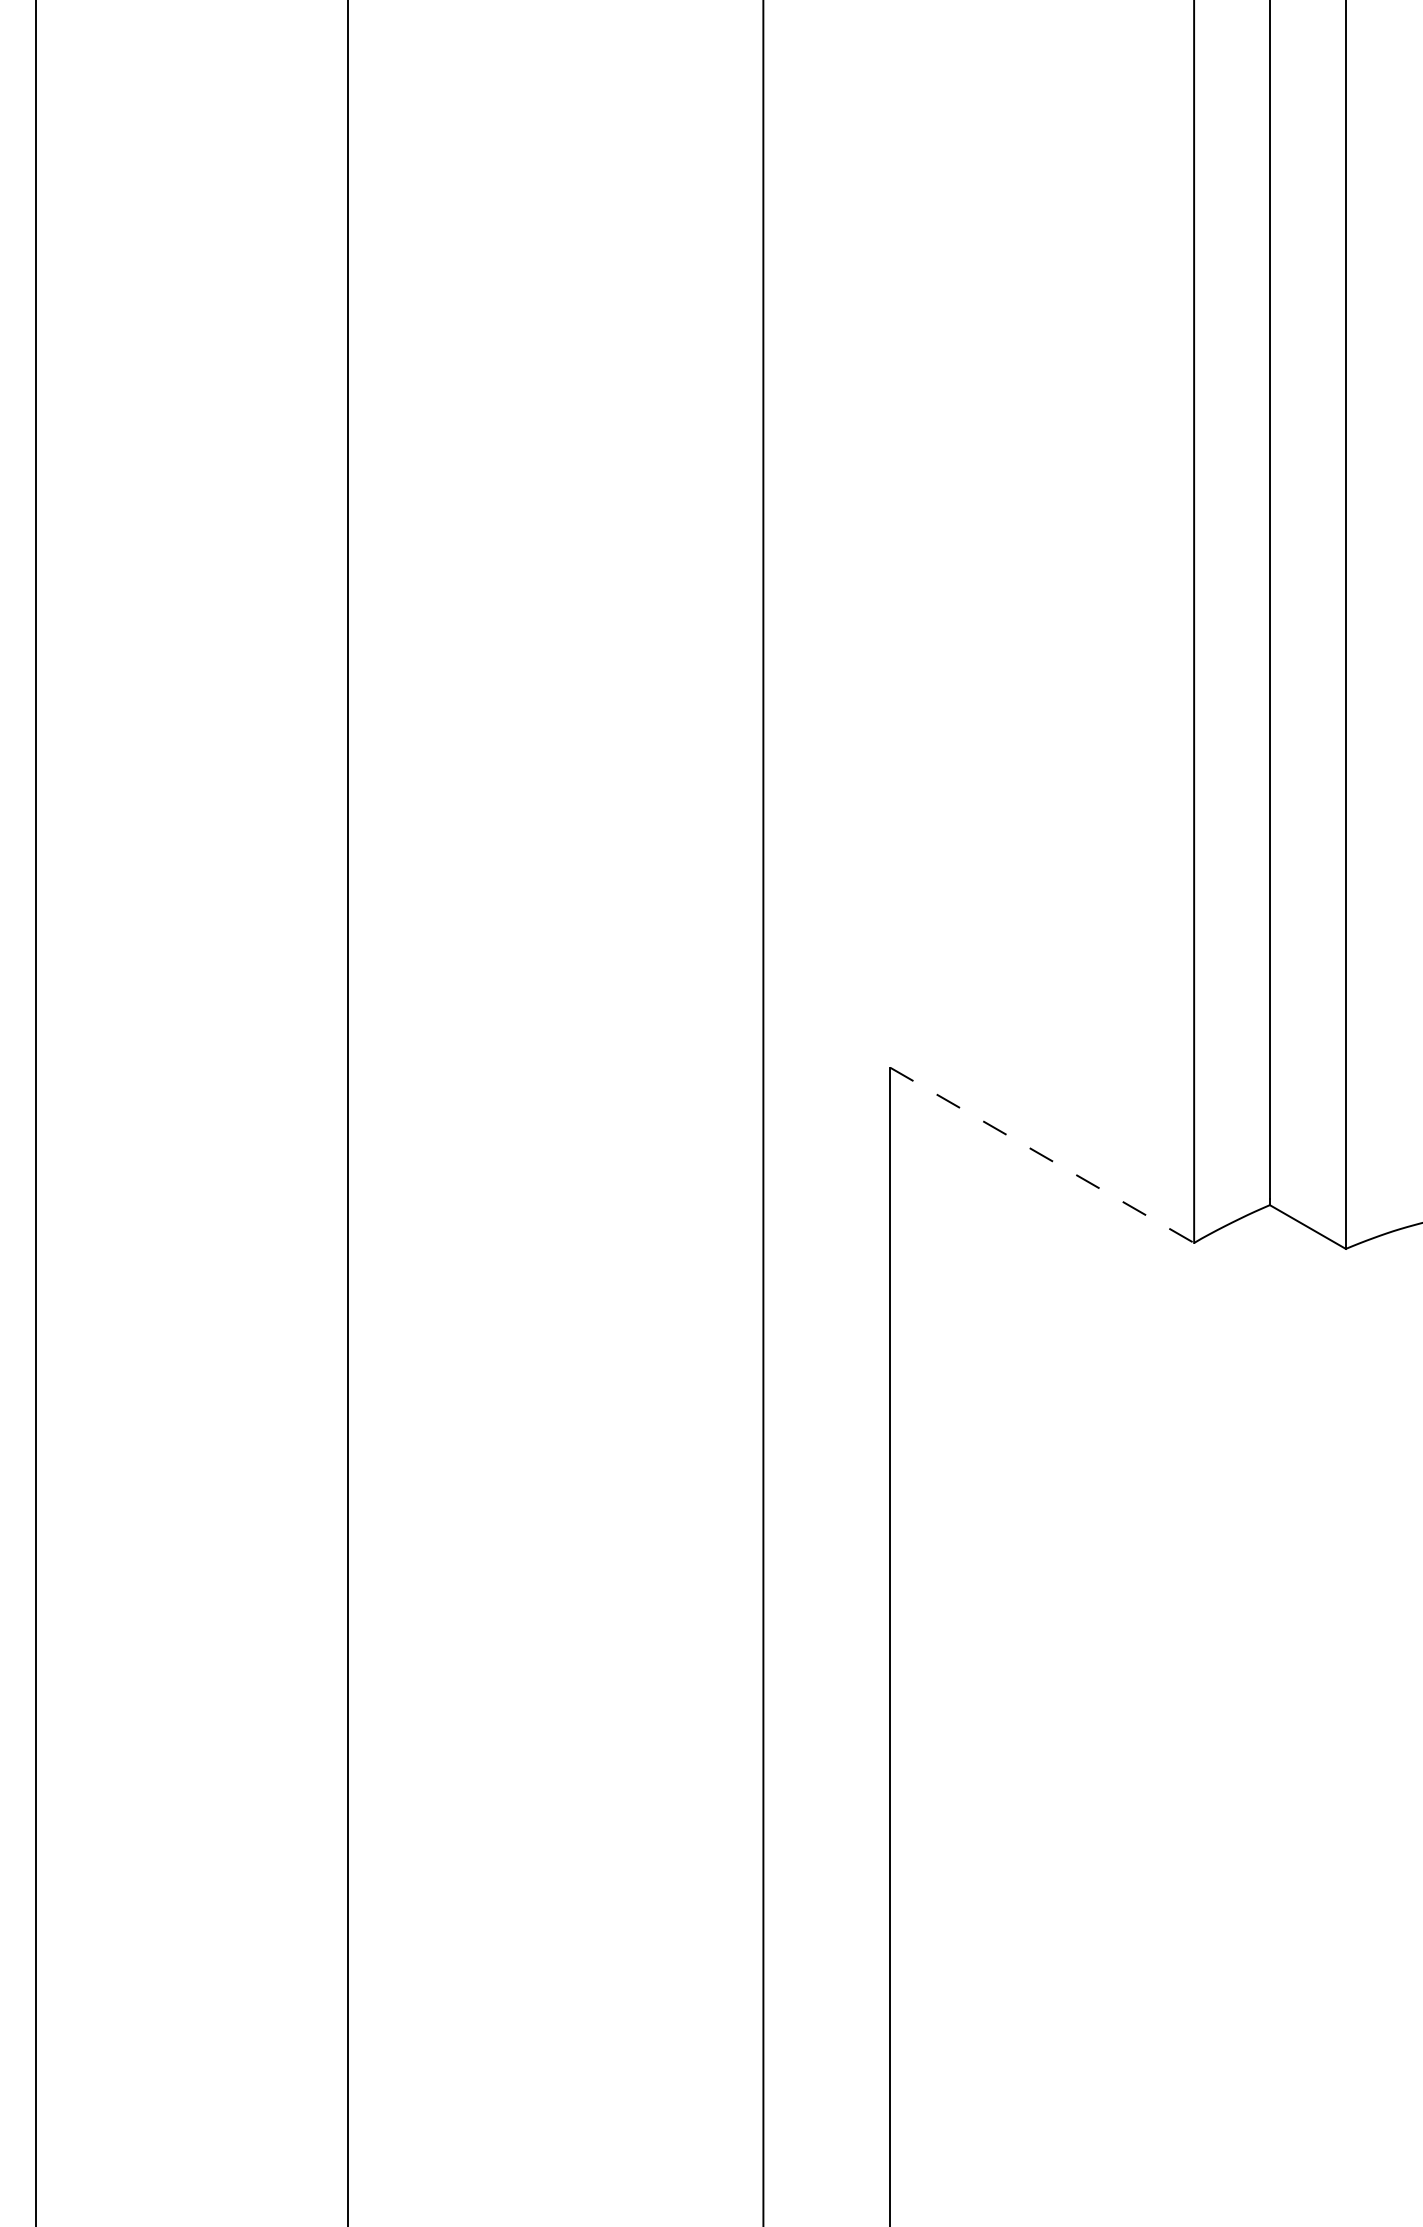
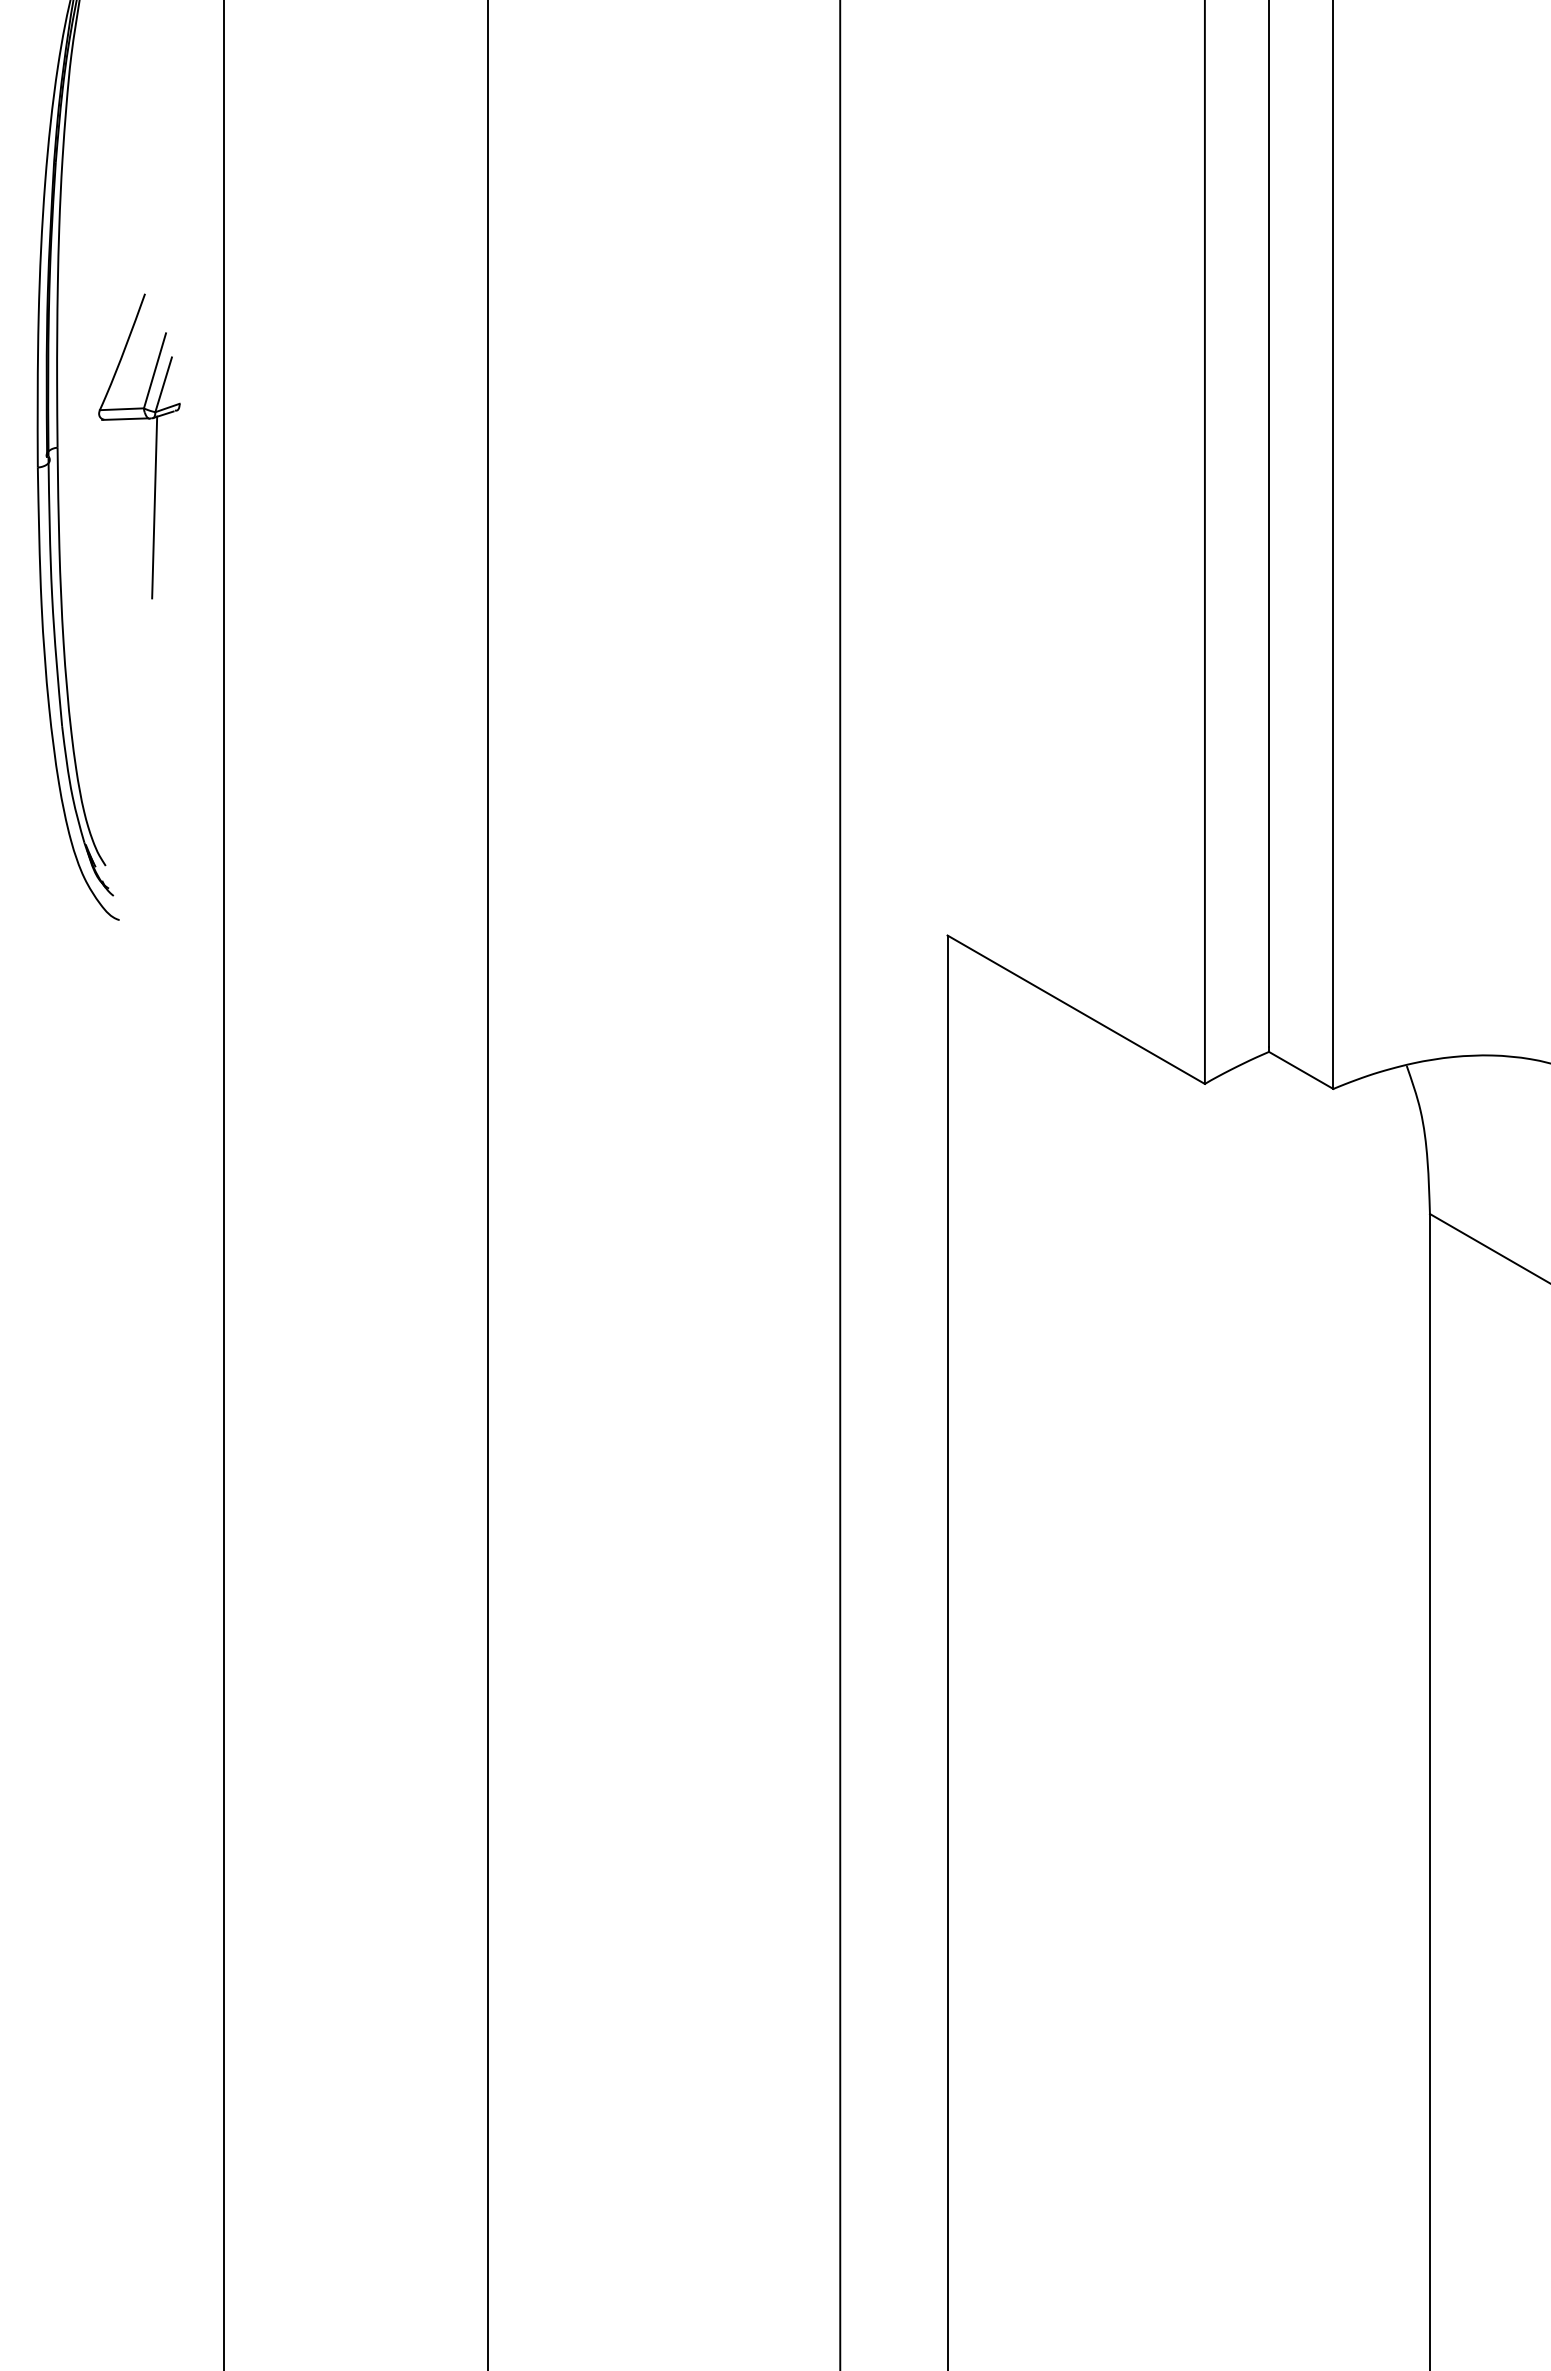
line: (1042, 1155) -> (1076, 1009), dashed -> solid

